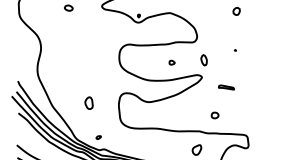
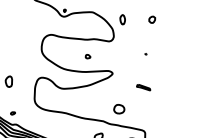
part: (203, 60) -> (122, 19), moved
part: (226, 87) -> (143, 87), moved
part: (214, 115) -> (118, 109), size x1.67

